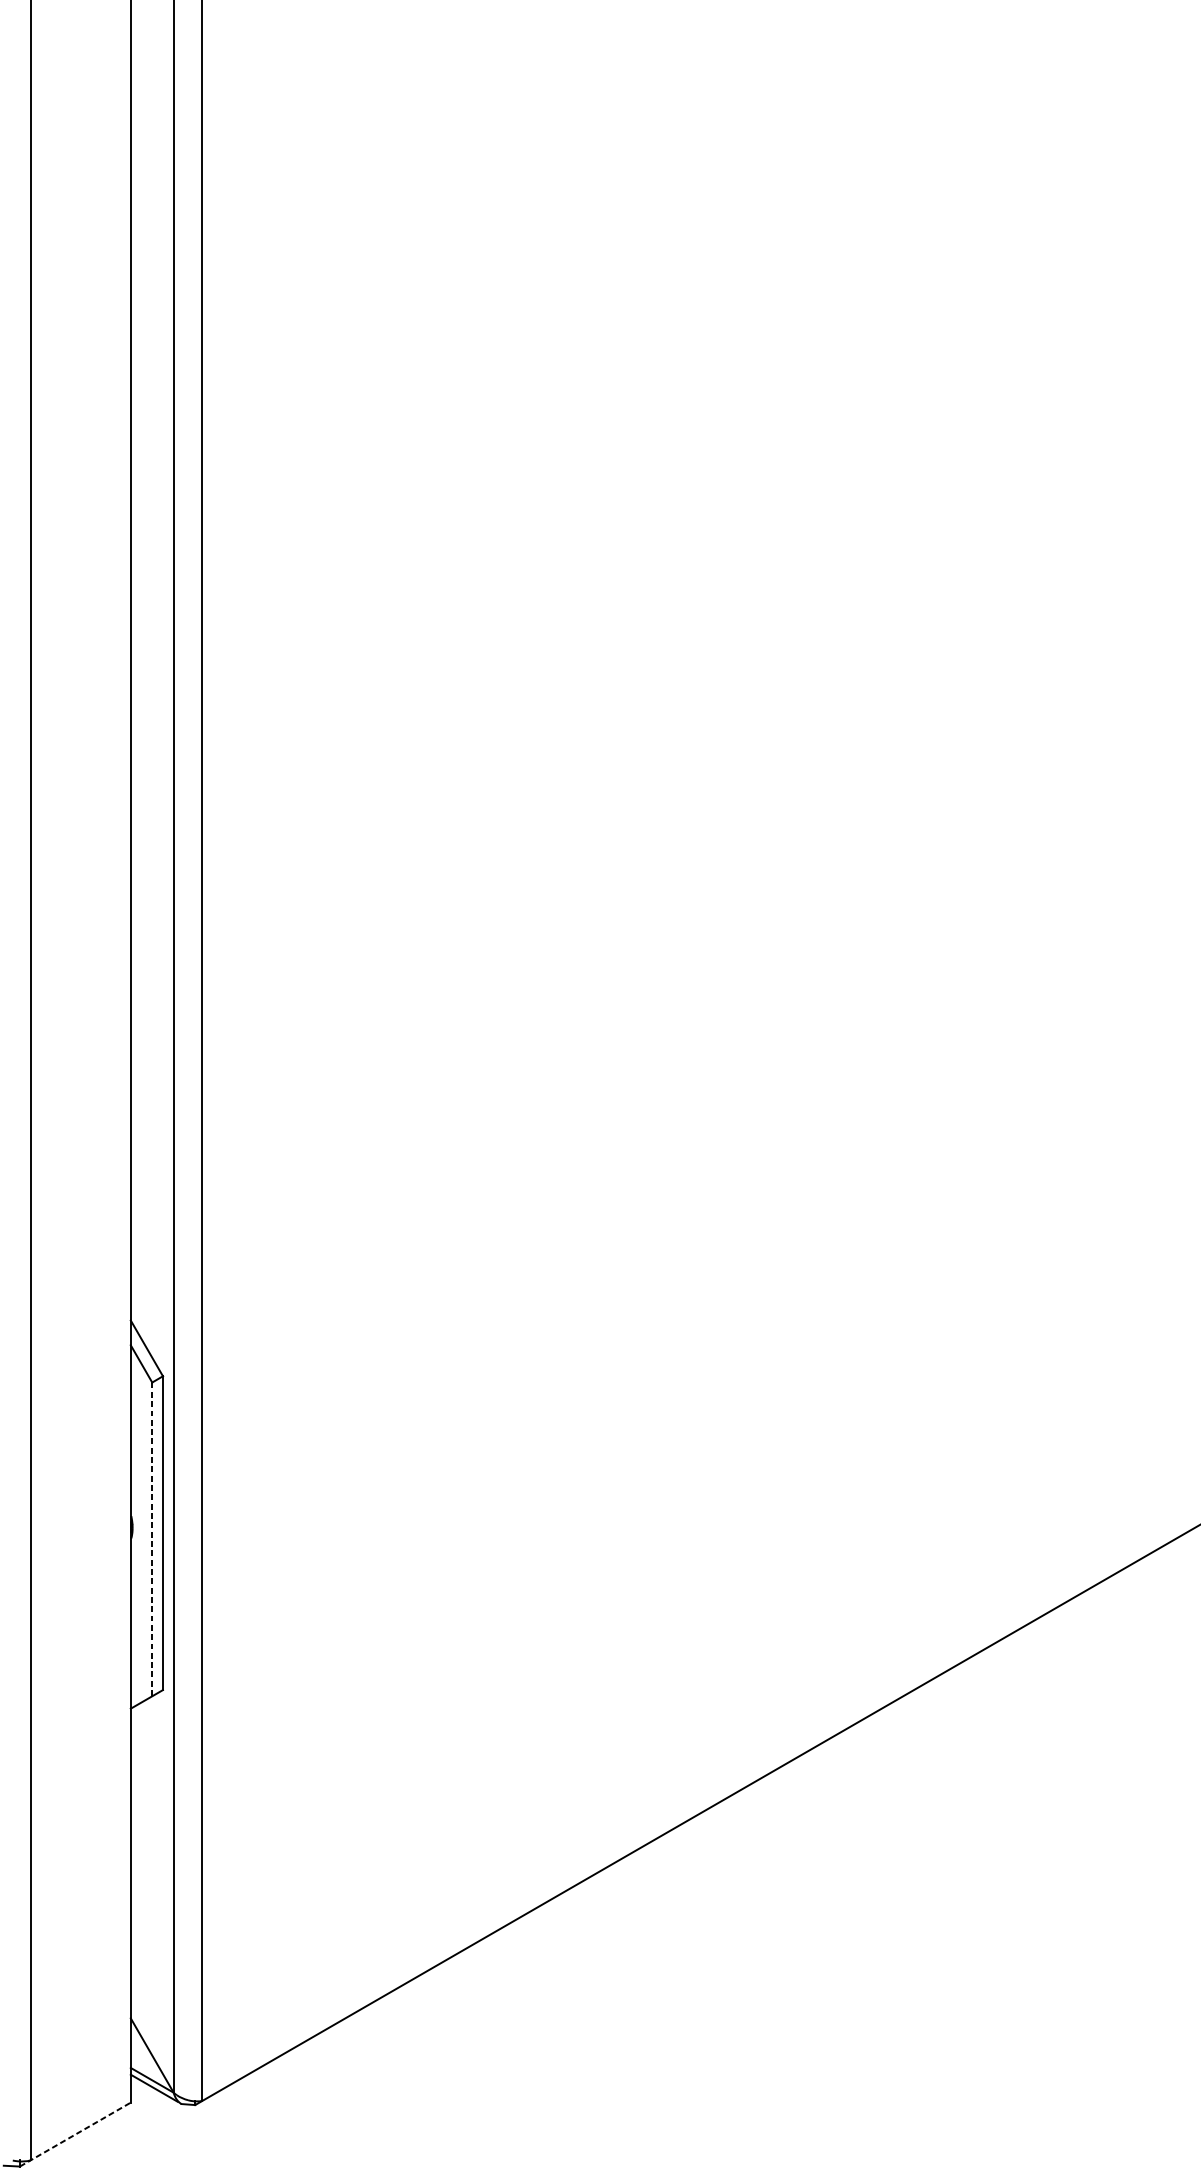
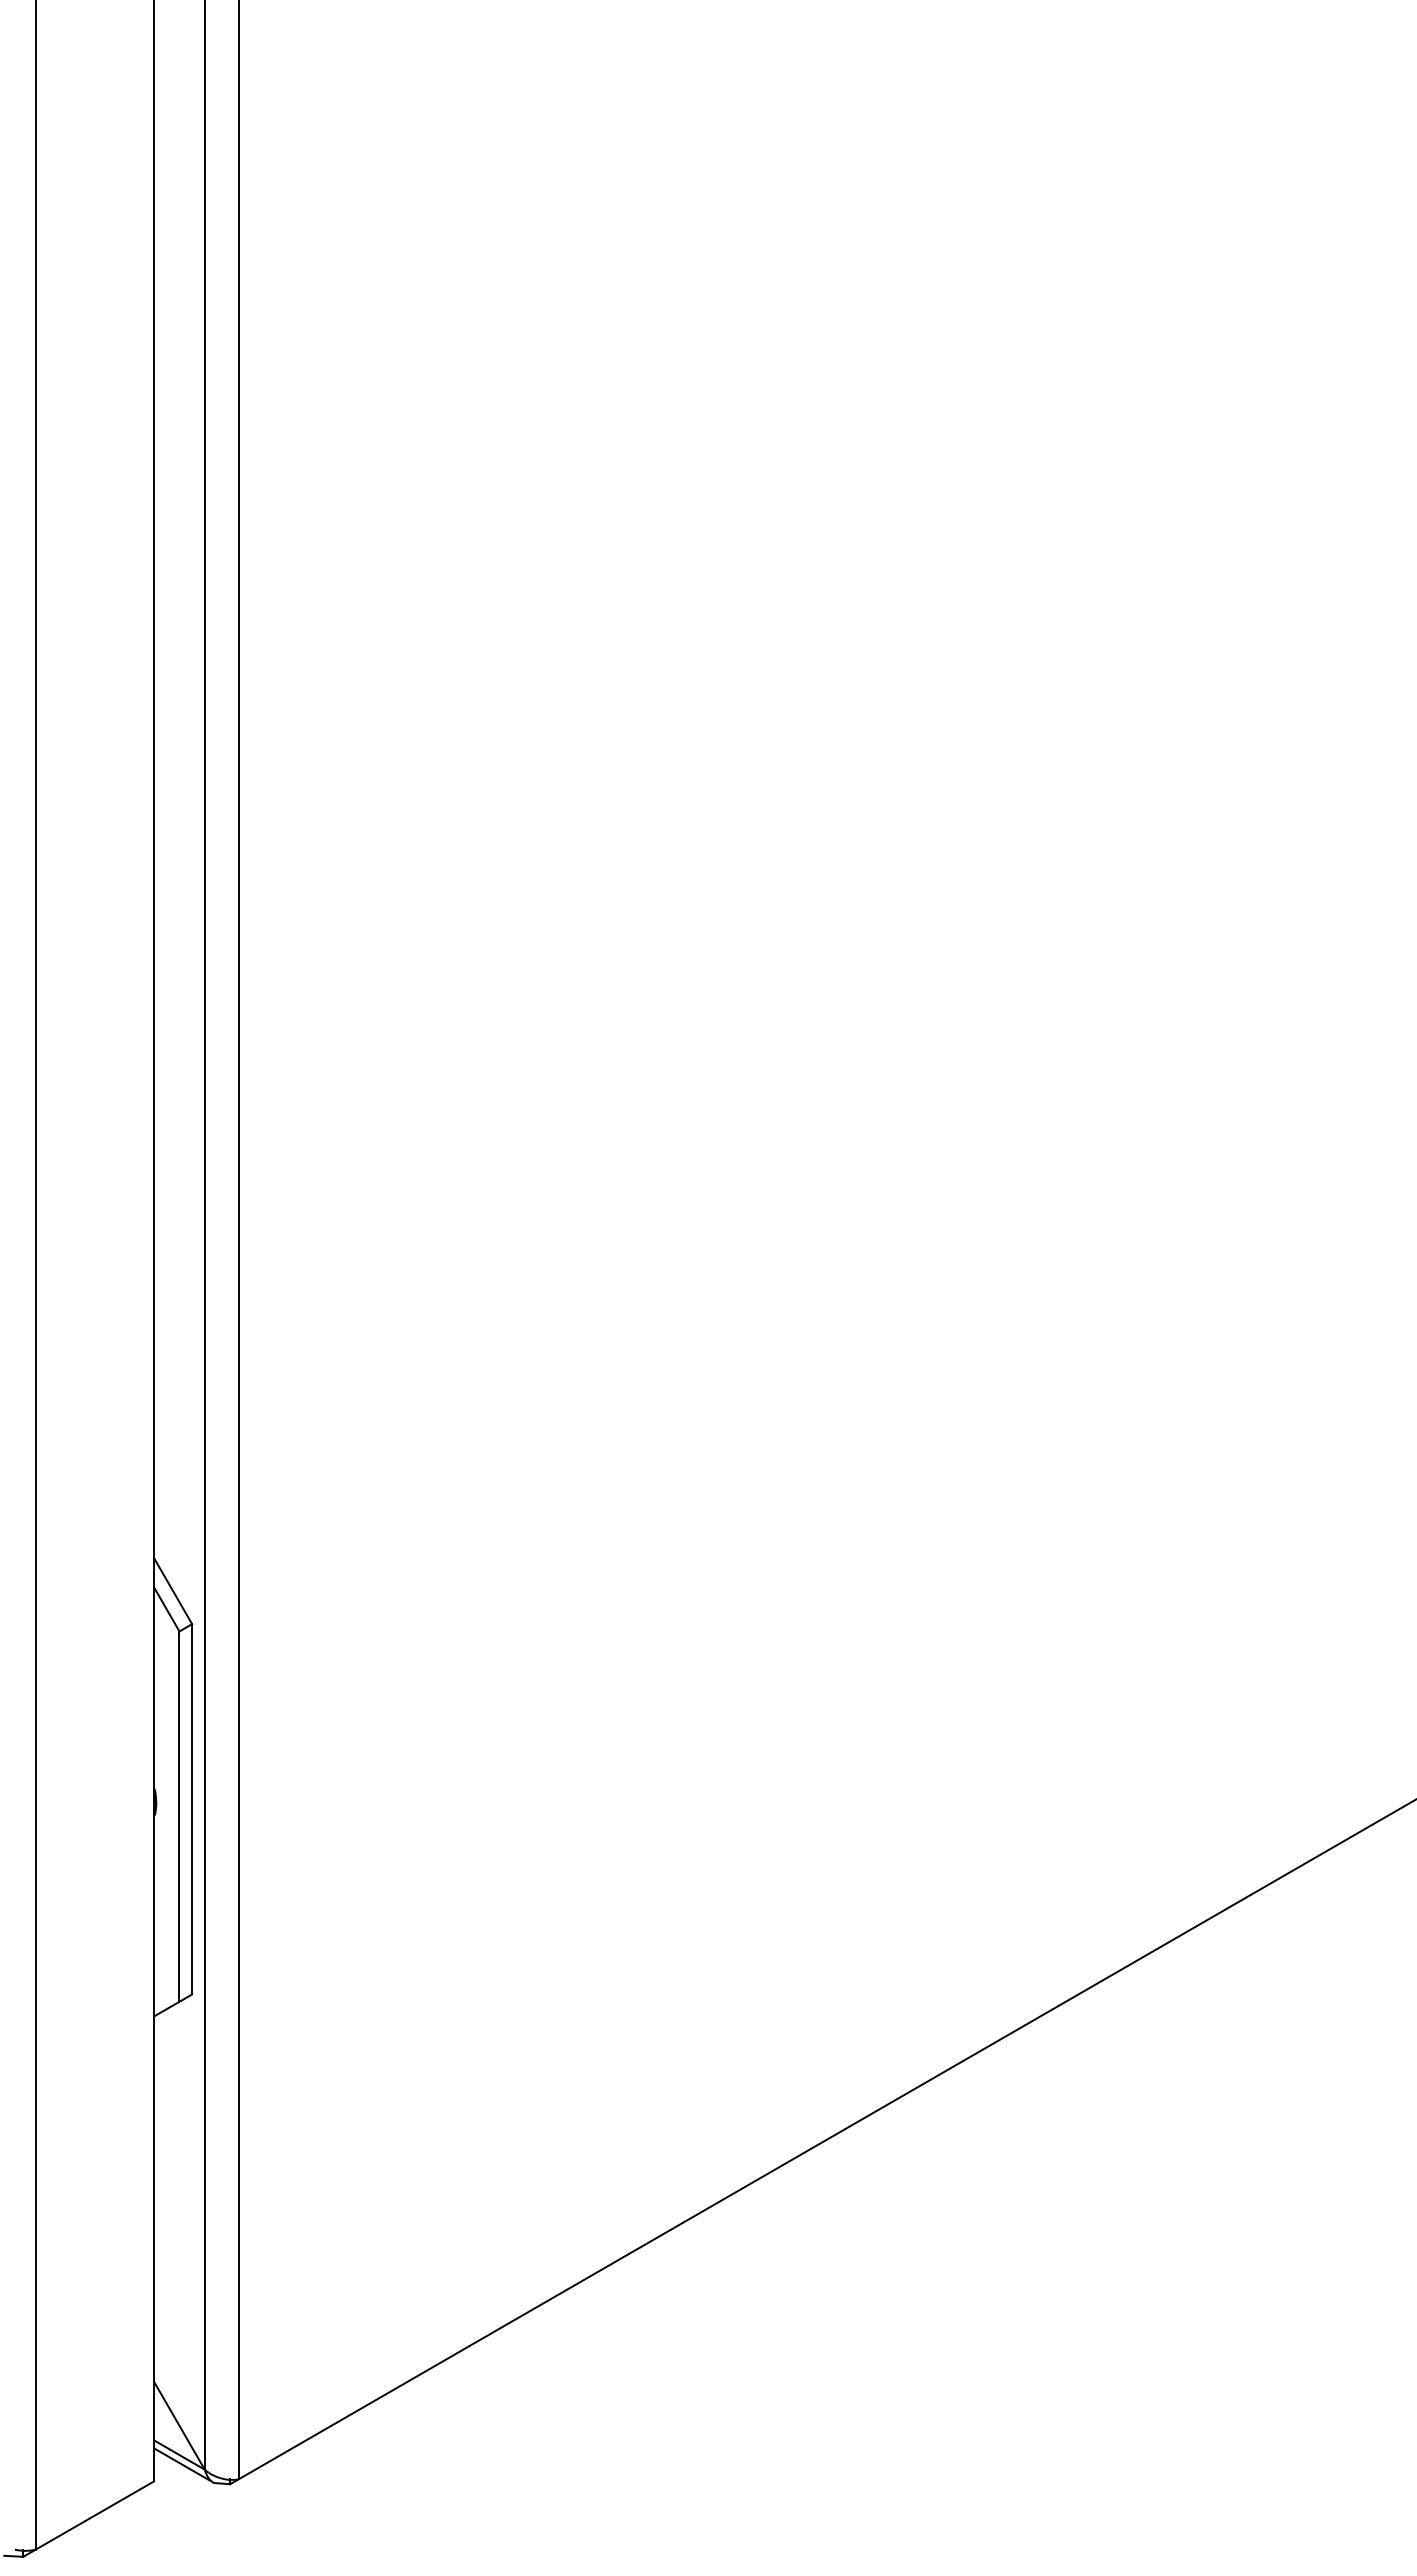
line: (152, 1540) -> (179, 1817), dashed -> solid
line: (75, 2134) -> (88, 2519), dashed -> solid

